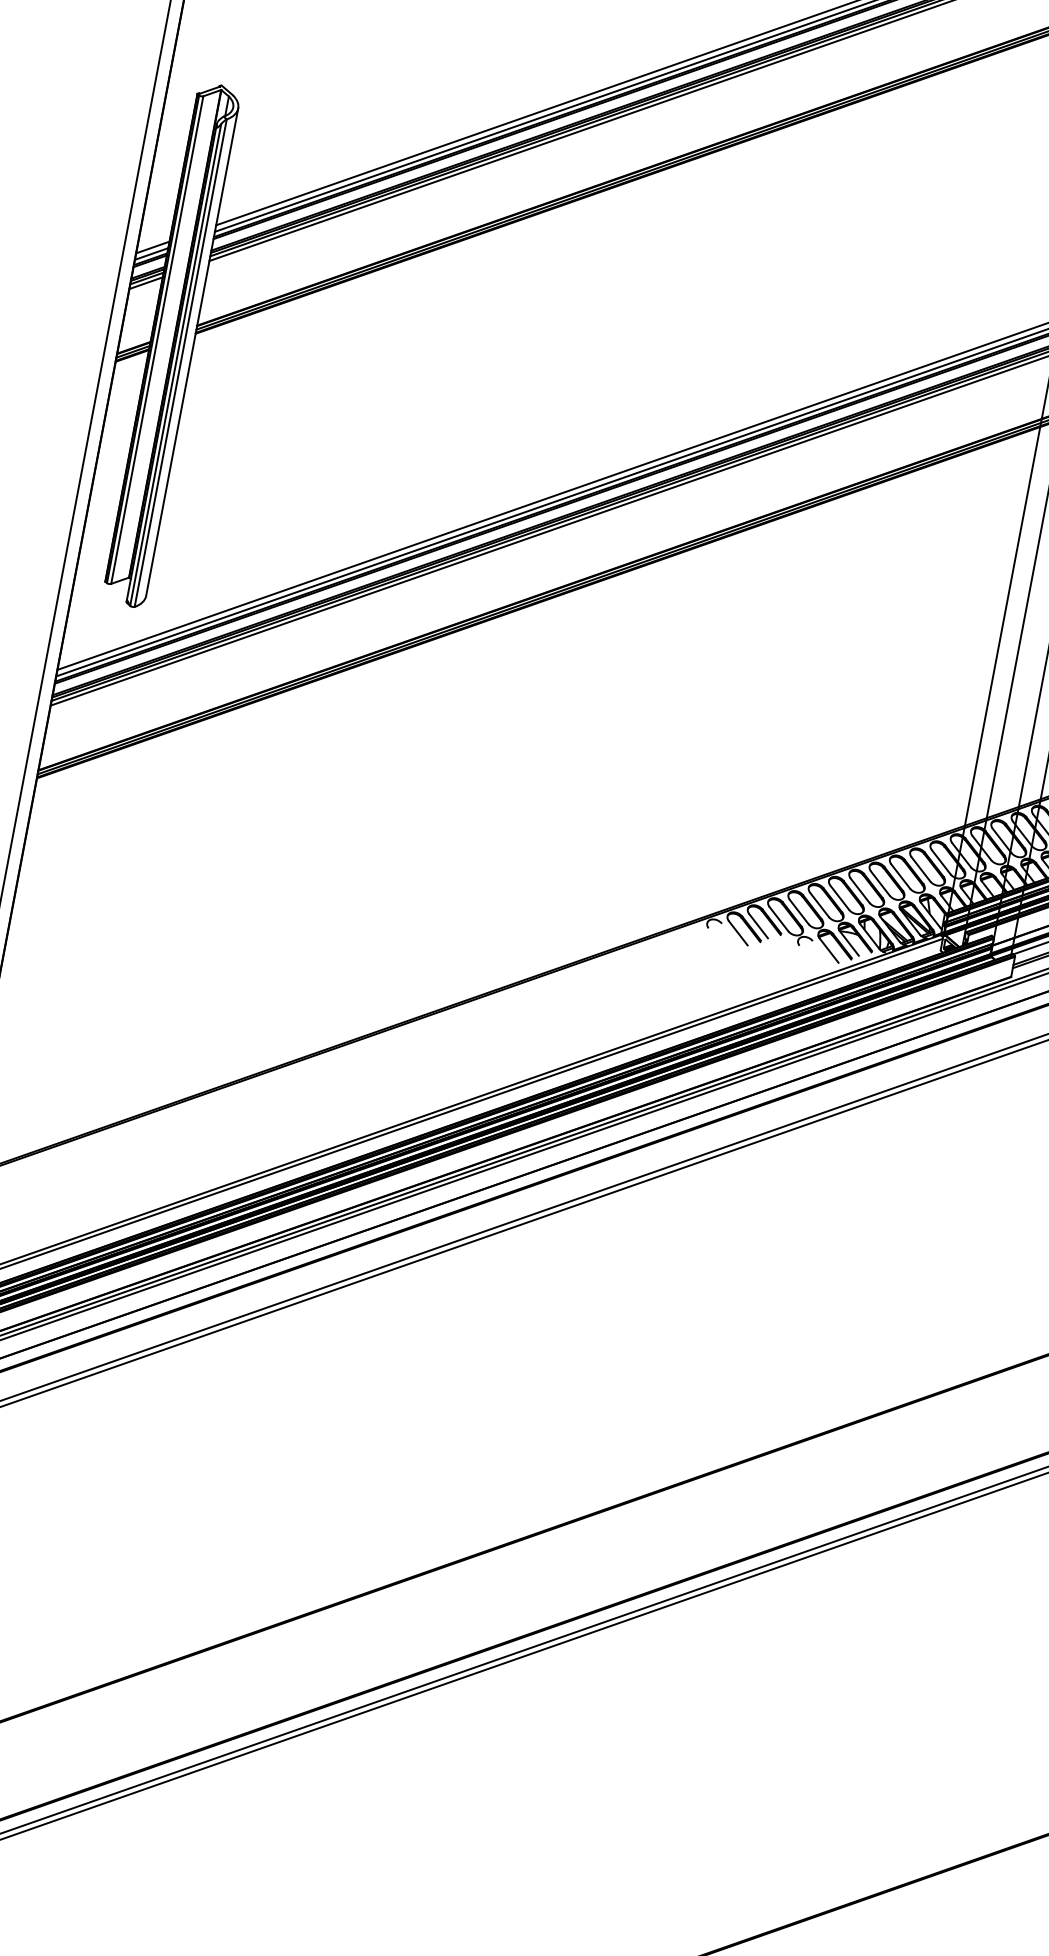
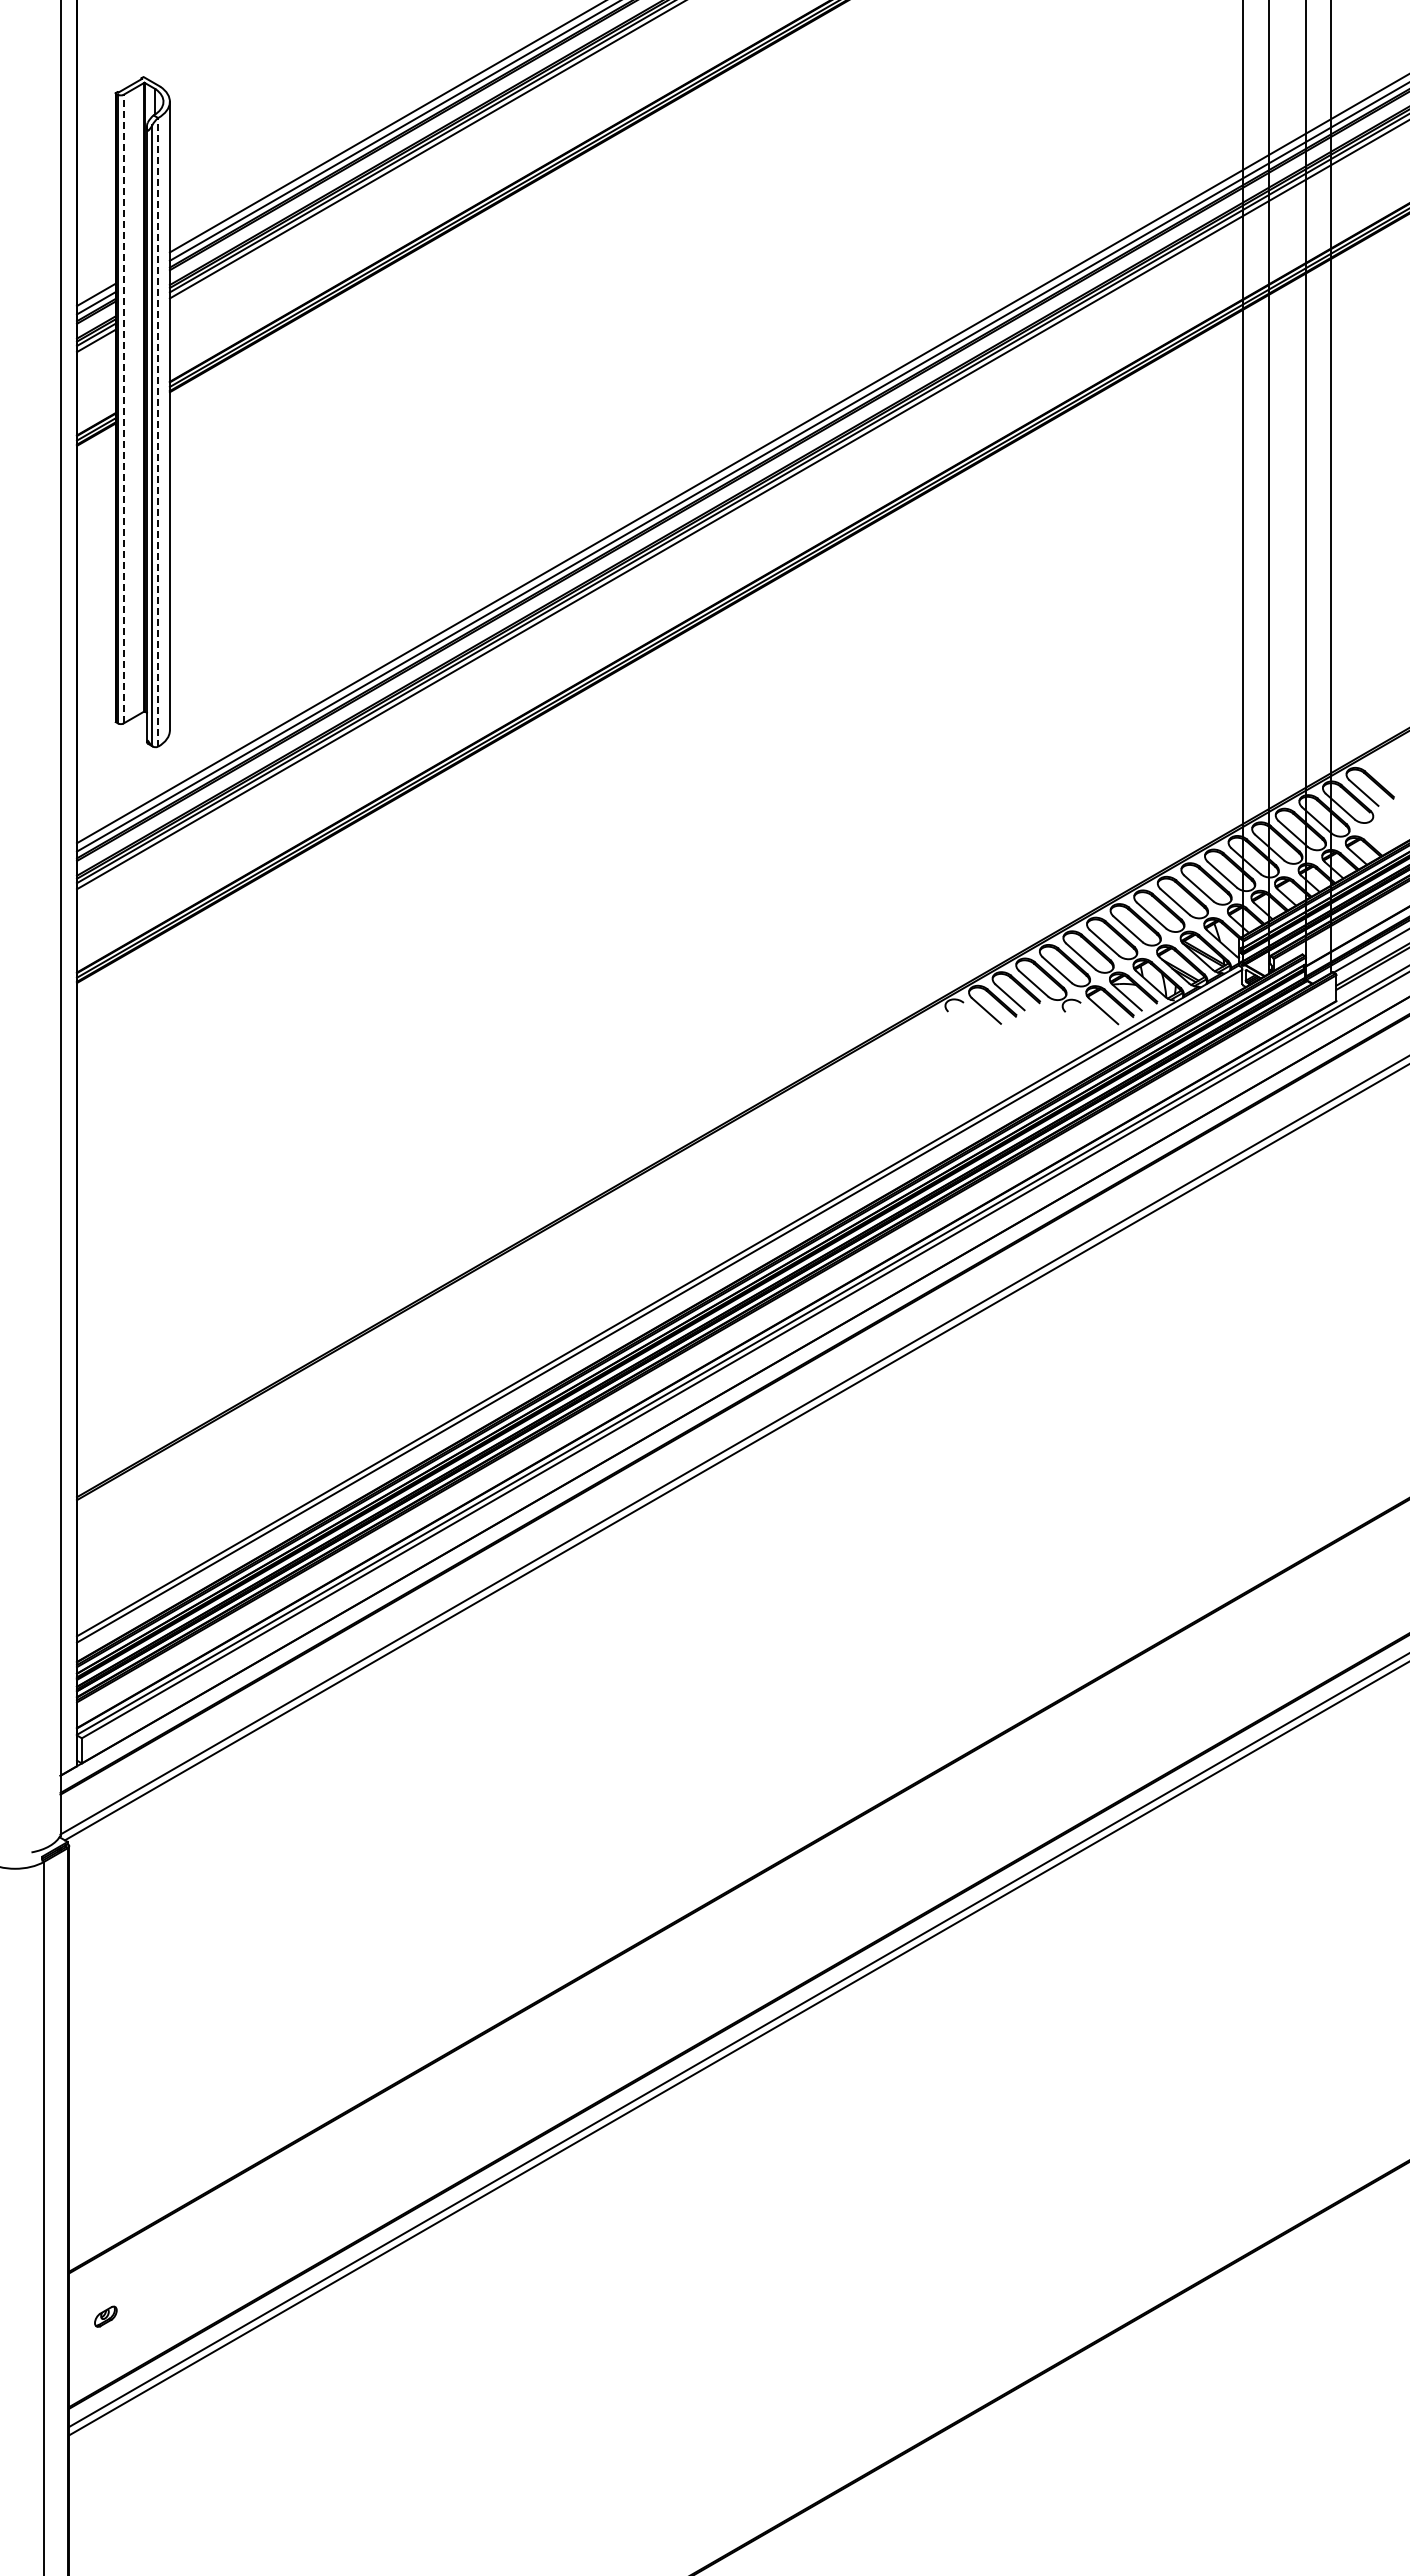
line: (157, 339) -> (123, 408), solid -> dashed
line: (181, 362) -> (158, 431), solid -> dashed

